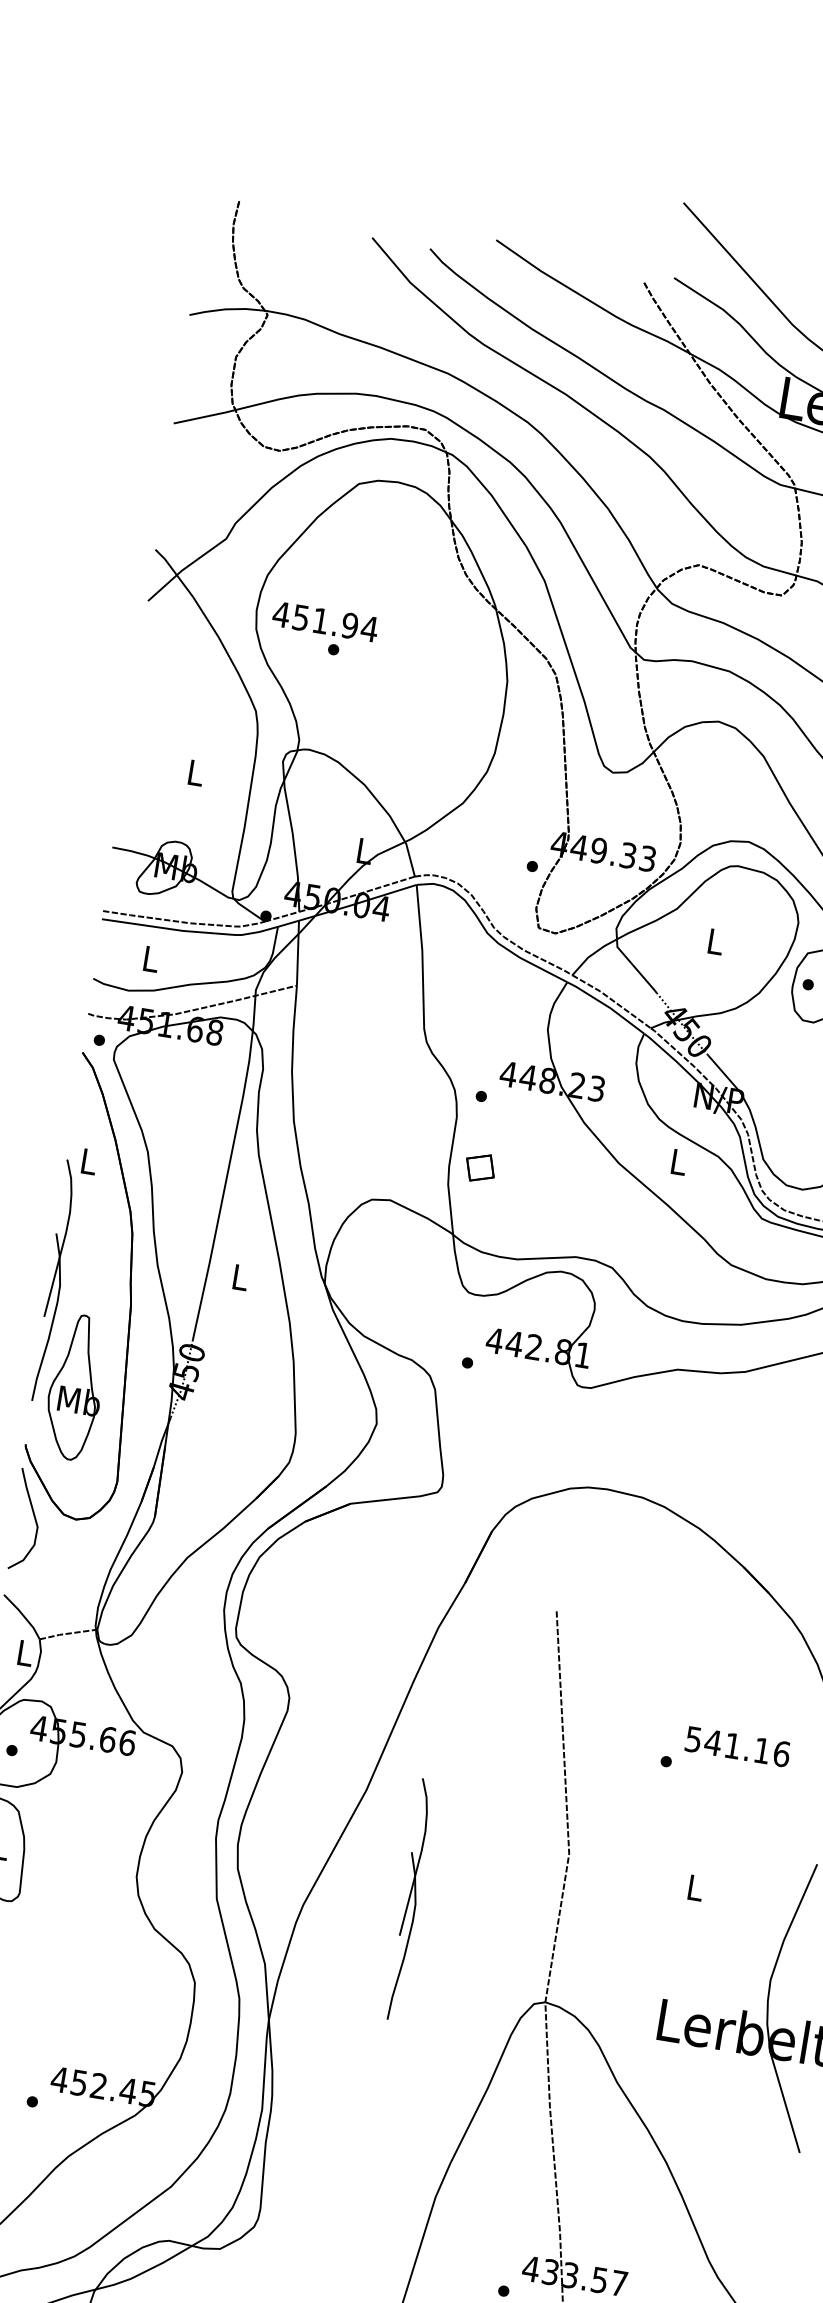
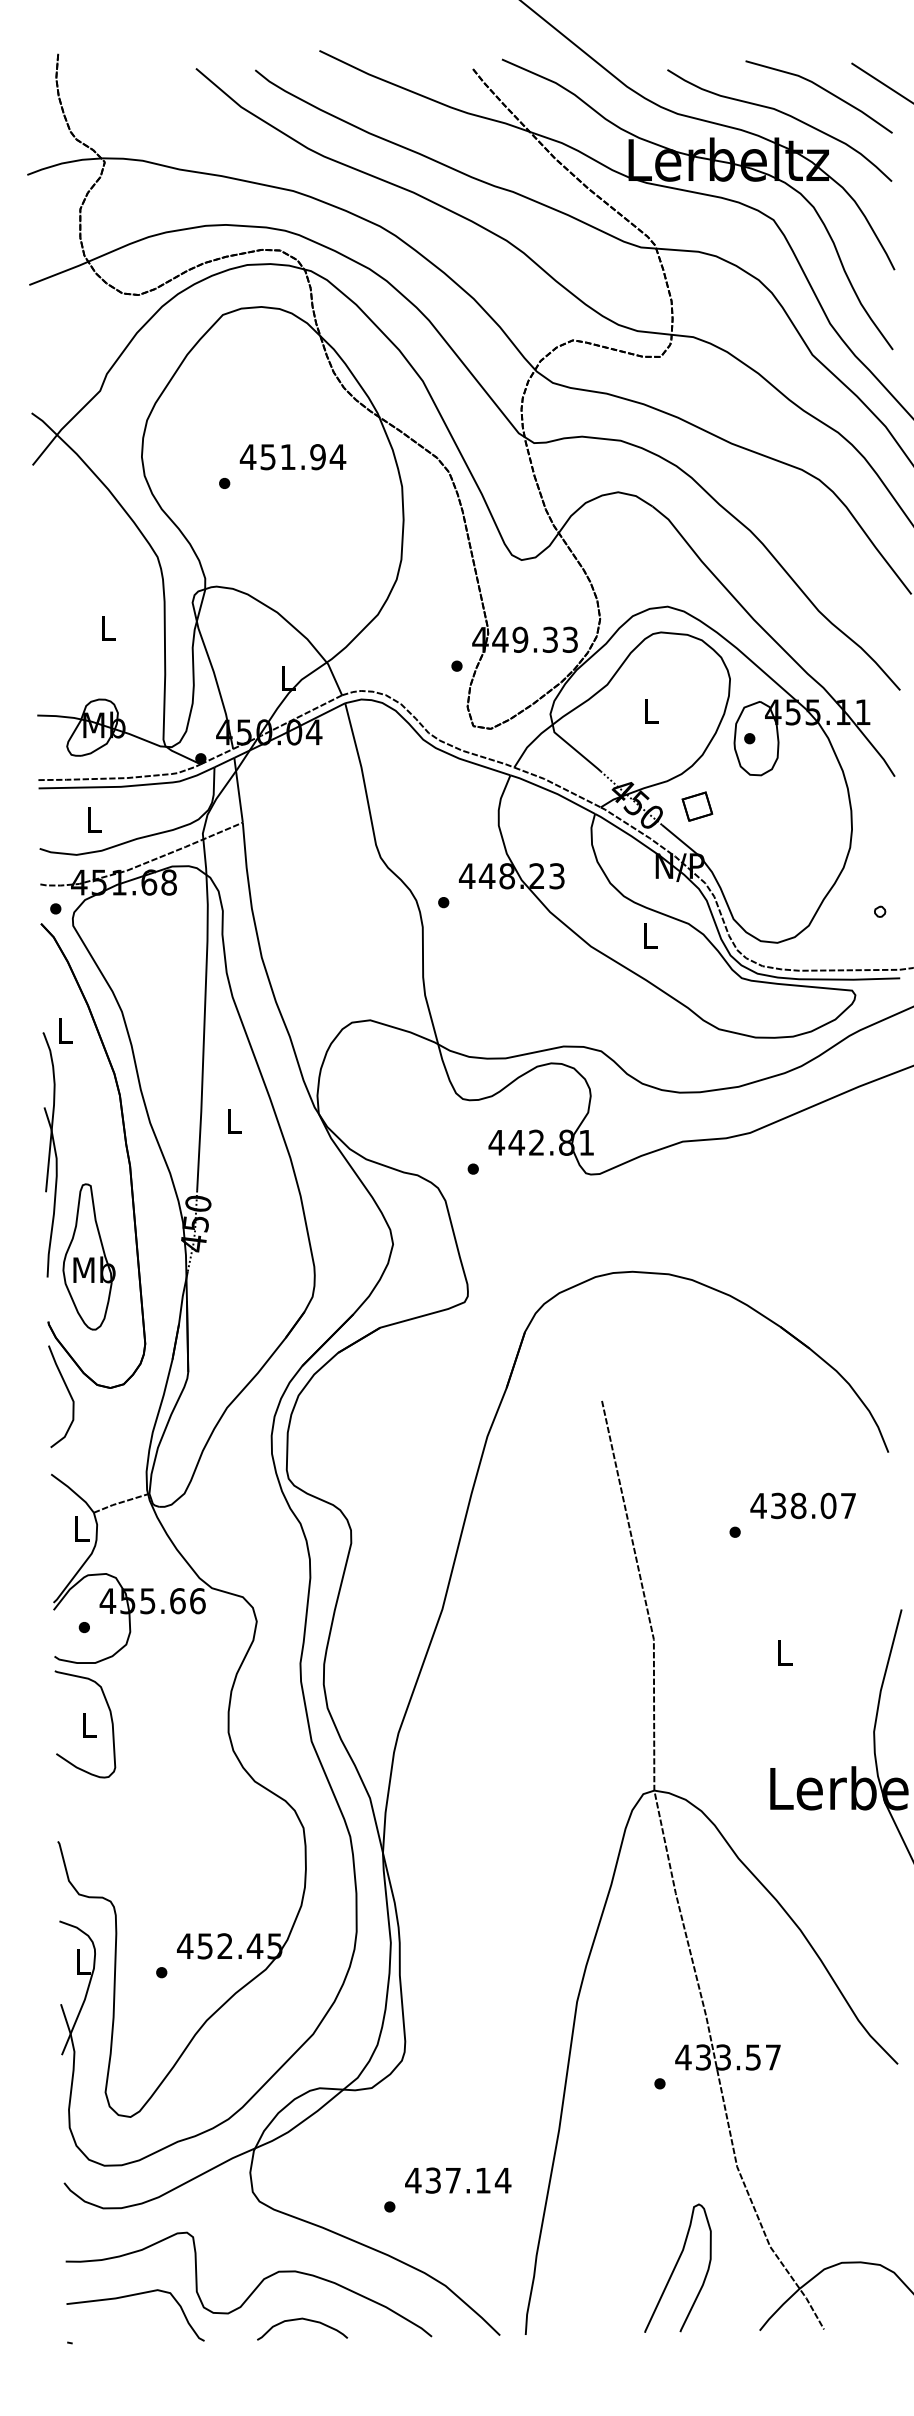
text: (324, 622) -> (292, 457), moved
part: (480, 1167) -> (697, 806), moved
text: (737, 1746) -> (803, 1505), 541.16 -> 438.07
part: (409, 1899) -> (502, 1710), removed

